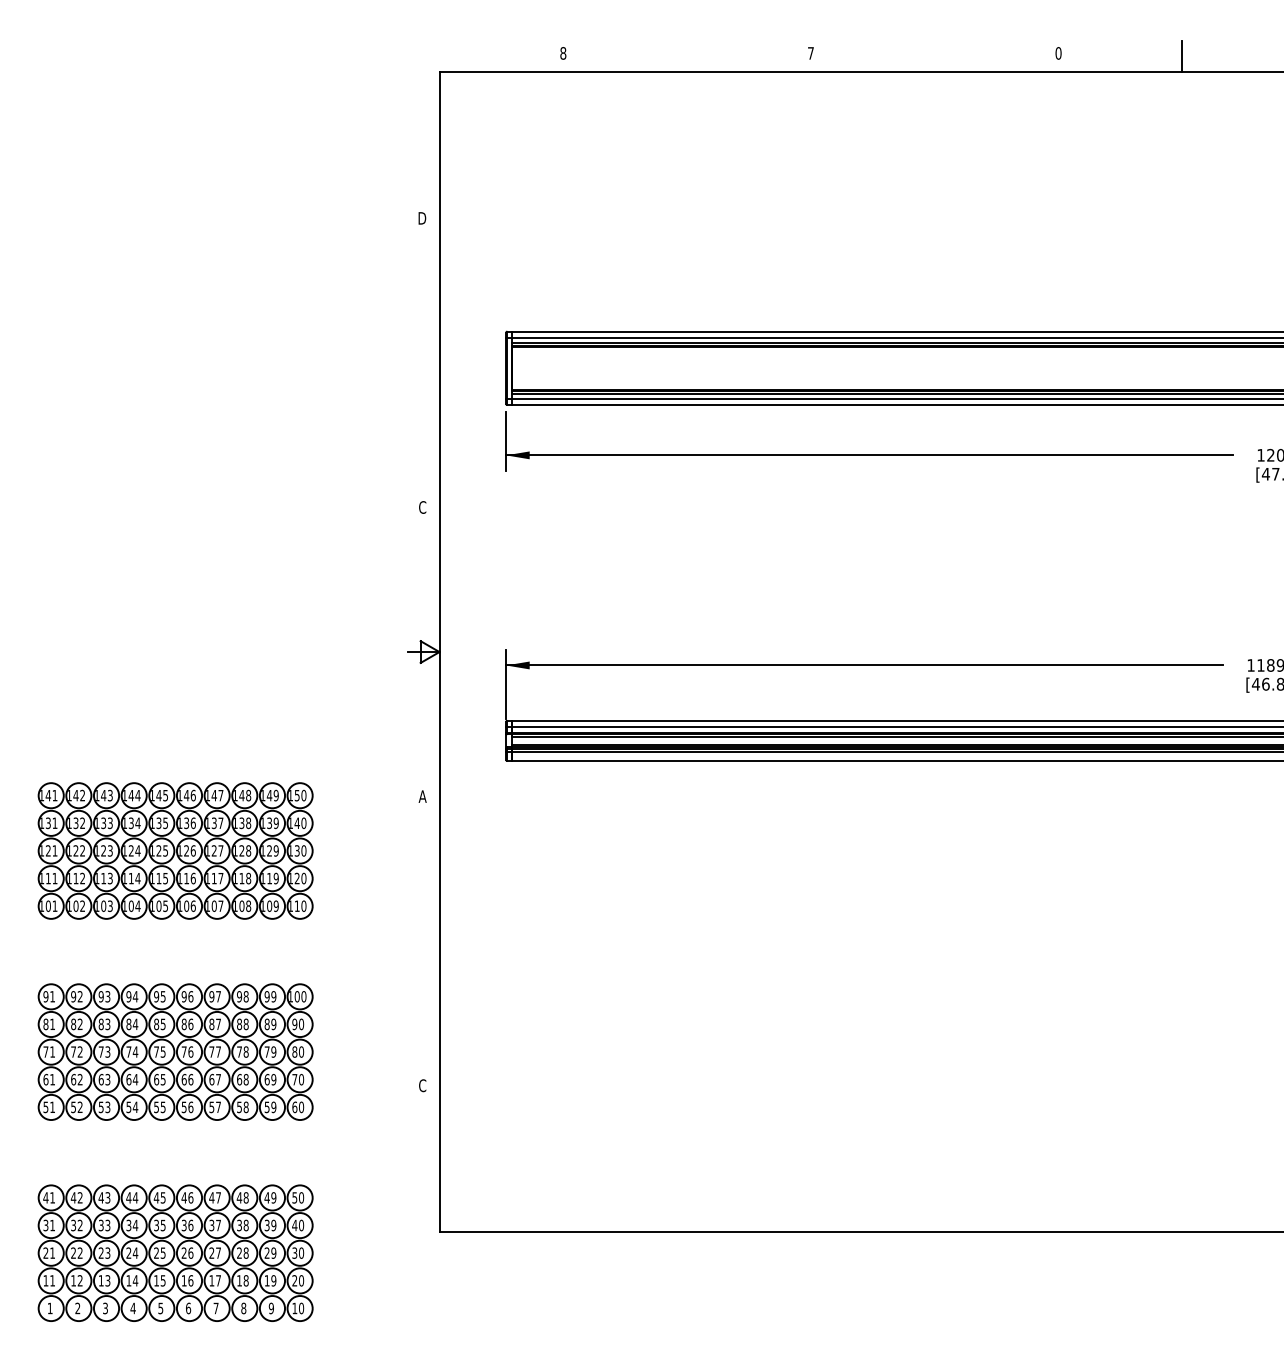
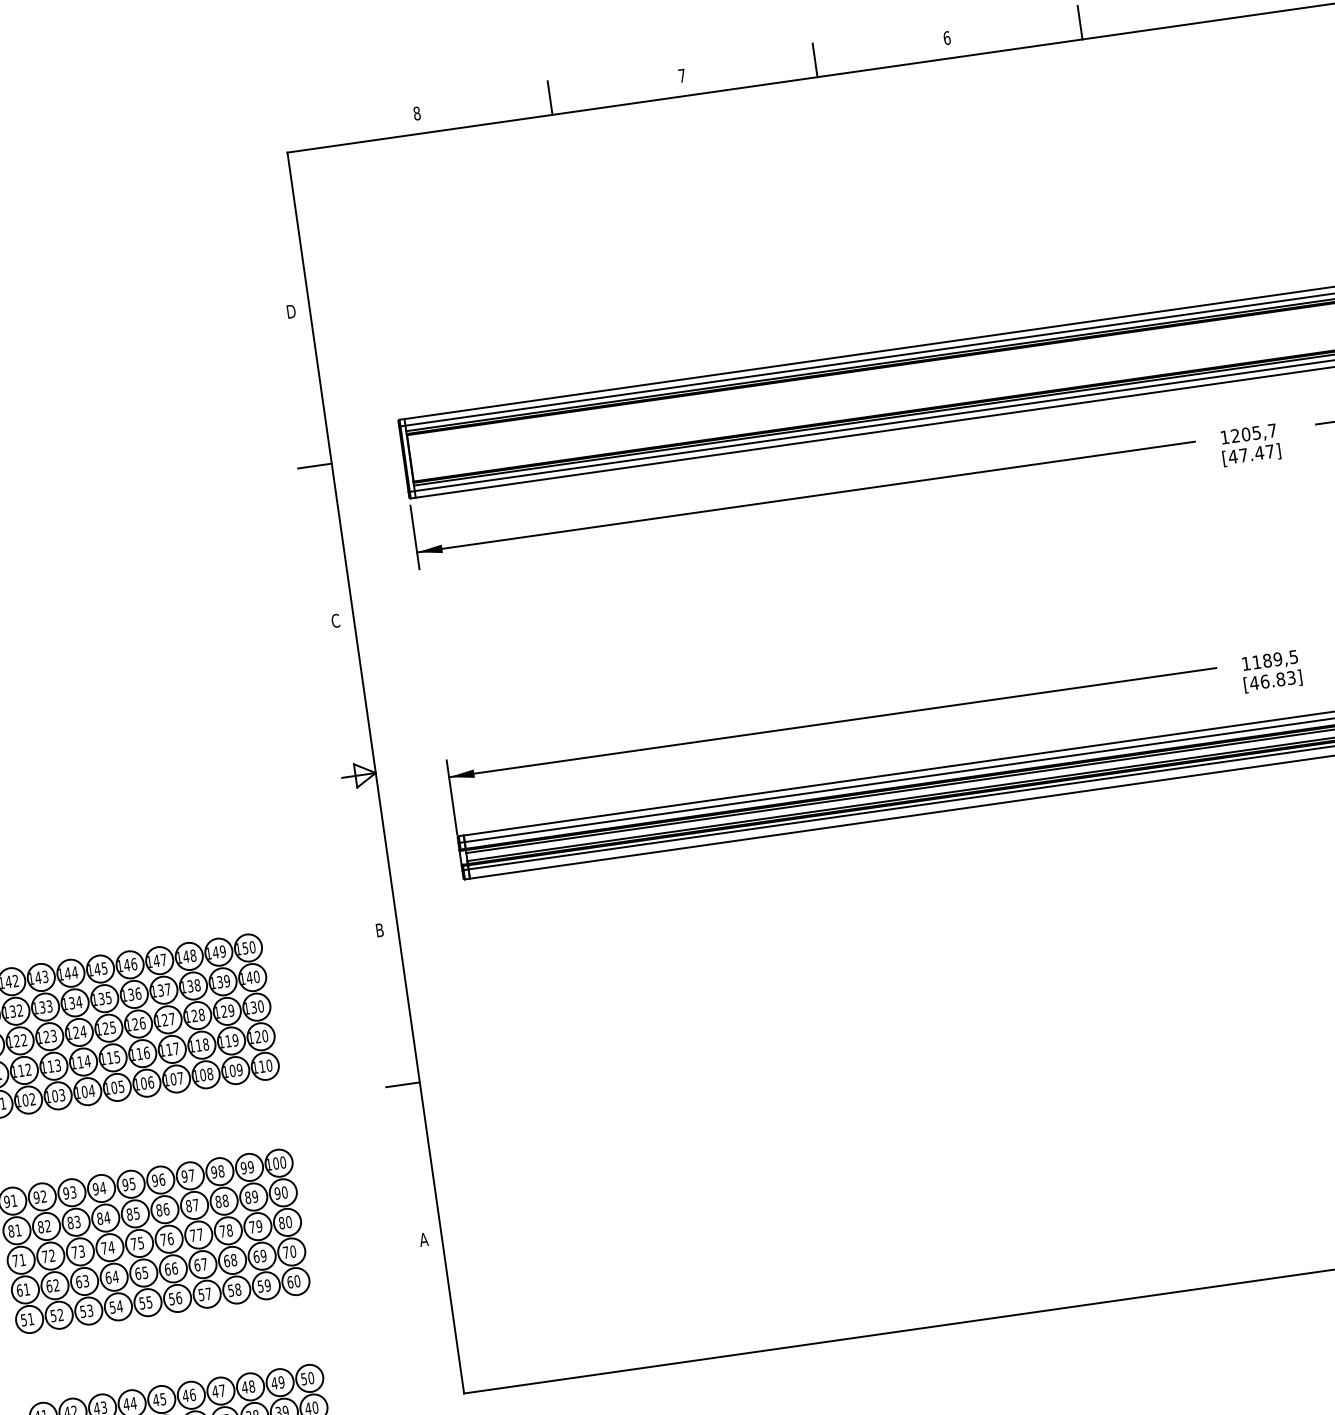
text: (1058, 53) -> (947, 38), 0 -> 6
line: (687, 56) -> (550, 97), added
line: (934, 56) -> (814, 60), added
line: (423, 362) -> (314, 465), added
text: (422, 796) -> (379, 930), A -> B
line: (423, 941) -> (402, 1085), added
text: (422, 1085) -> (423, 1239), C -> A

